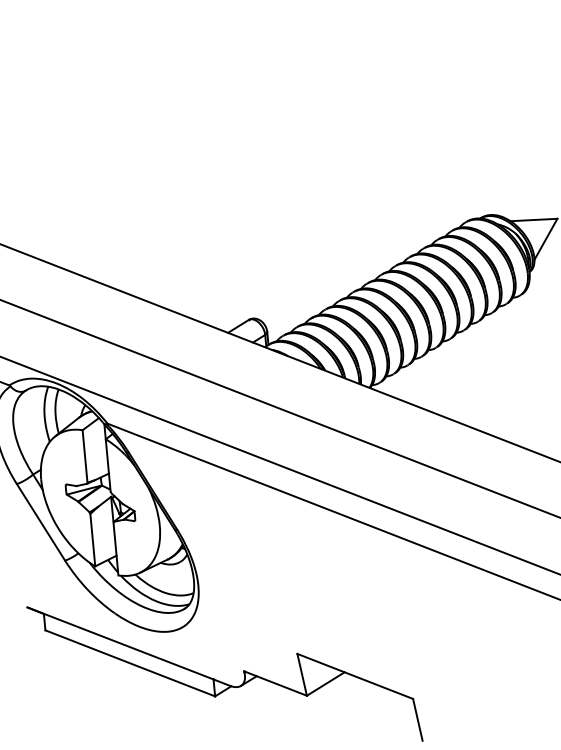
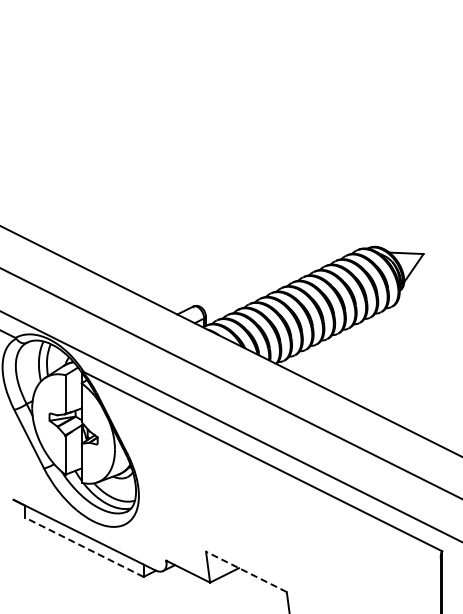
line: (129, 663) -> (83, 547), solid -> dashed
line: (353, 676) -> (245, 571), solid -> dashed

